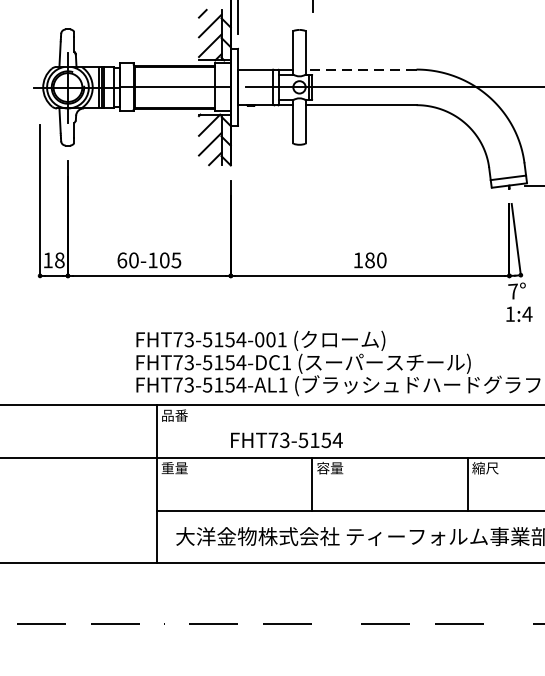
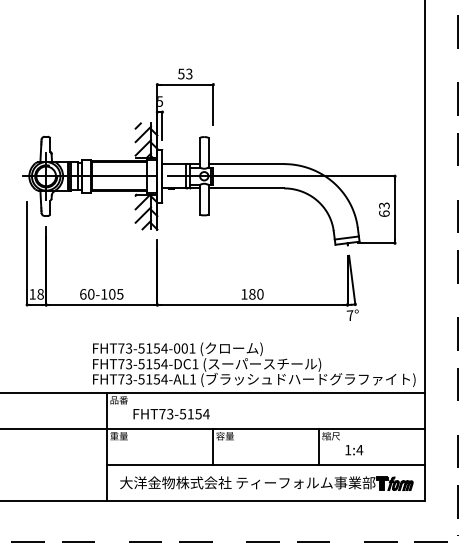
line: (361, 70) -> (246, 164), dashed -> solid
text: (519, 314) -> (354, 450), moved
text: (286, 439) -> (171, 413), moved

